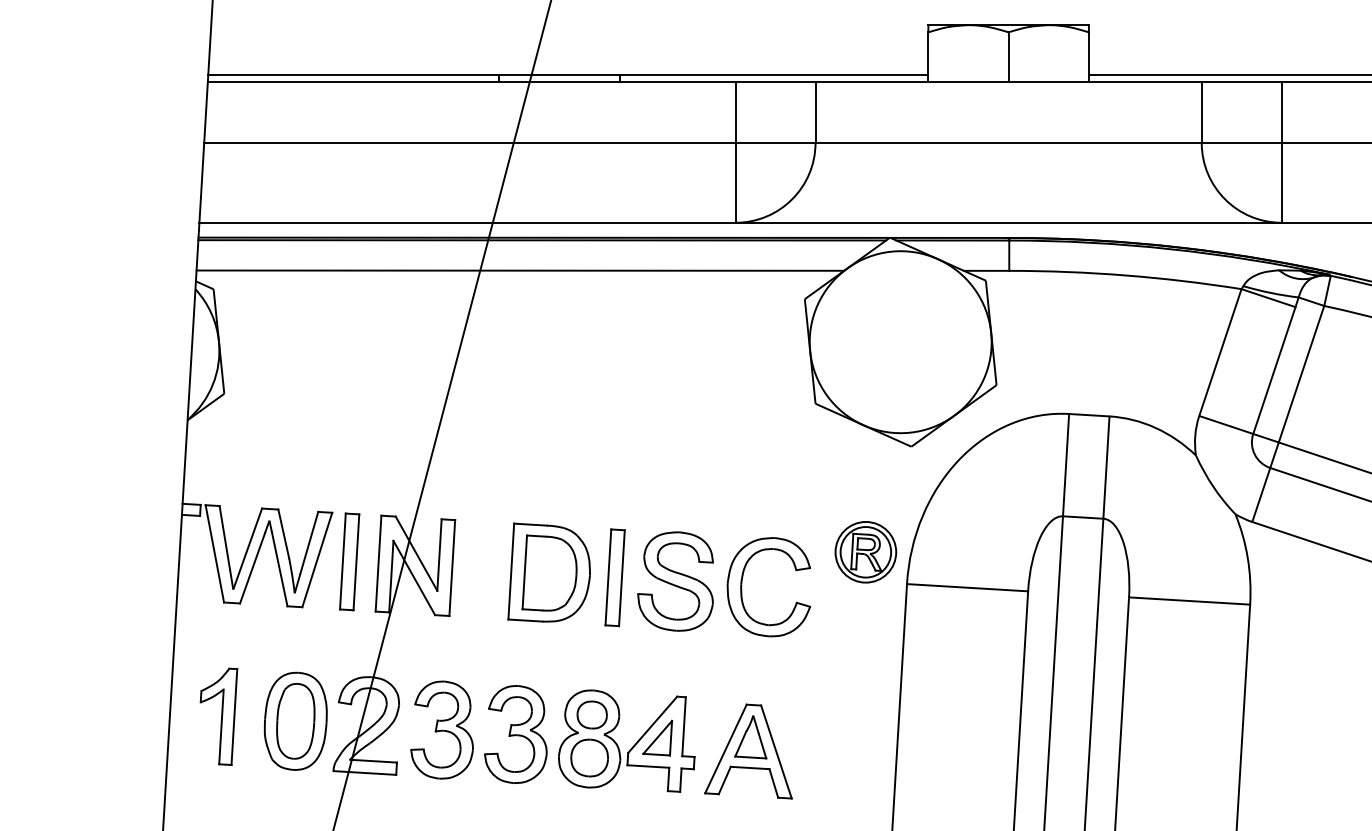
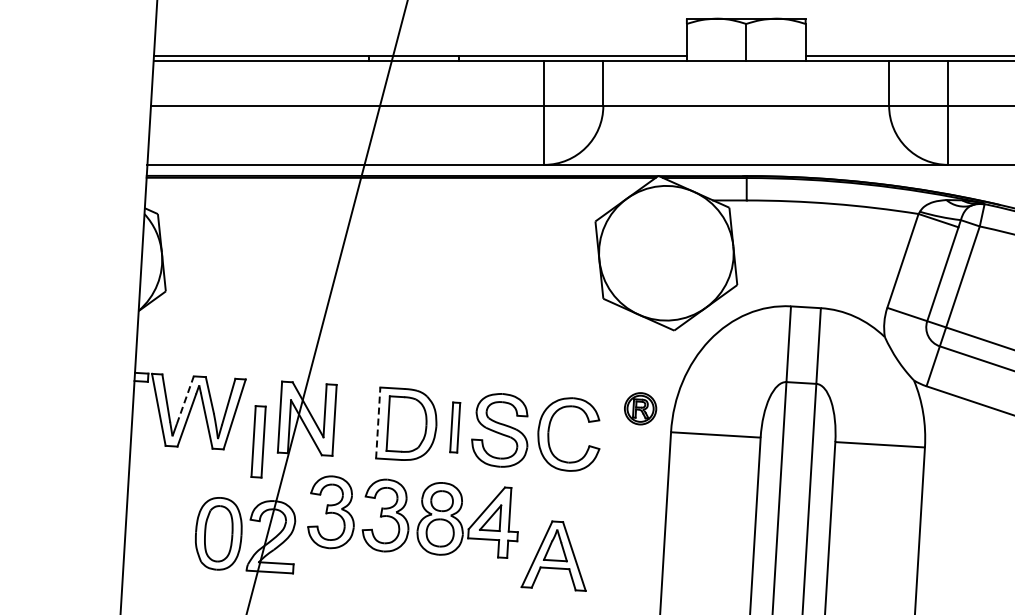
line: (519, 270) -> (384, 200), removed
line: (250, 539) -> (185, 399), solid -> dashed
part: (865, 551) -> (640, 408), size x0.7
part: (349, 561) -> (258, 441), moved
line: (511, 572) -> (378, 423), solid -> dashed
part: (615, 577) -> (455, 427), size x0.7
part: (218, 716) -> (161, 530), removed
part: (544, 738) -> (406, 518), moved

